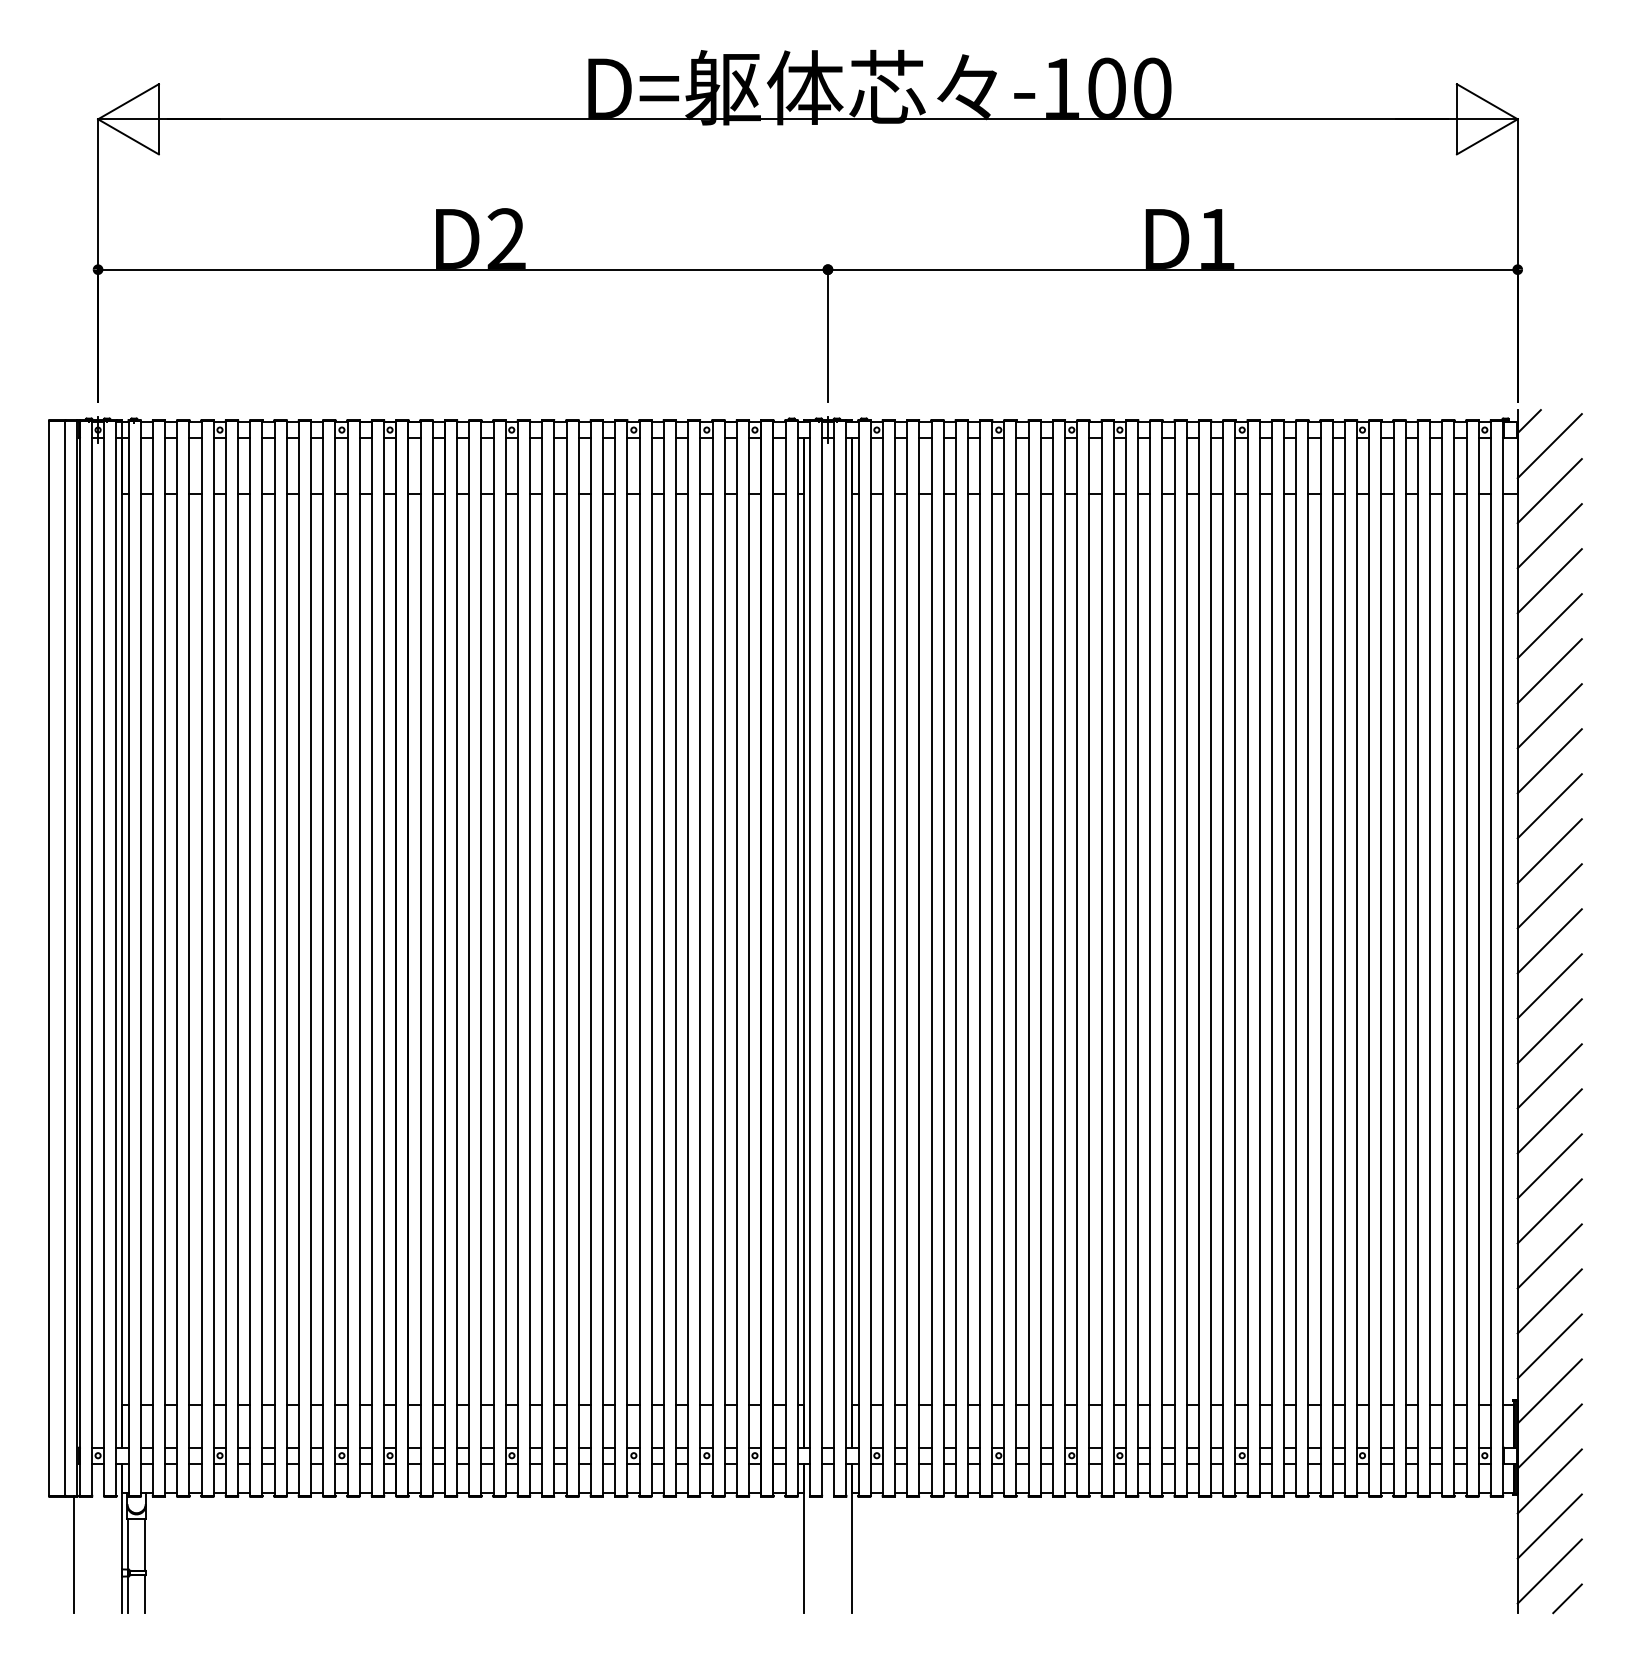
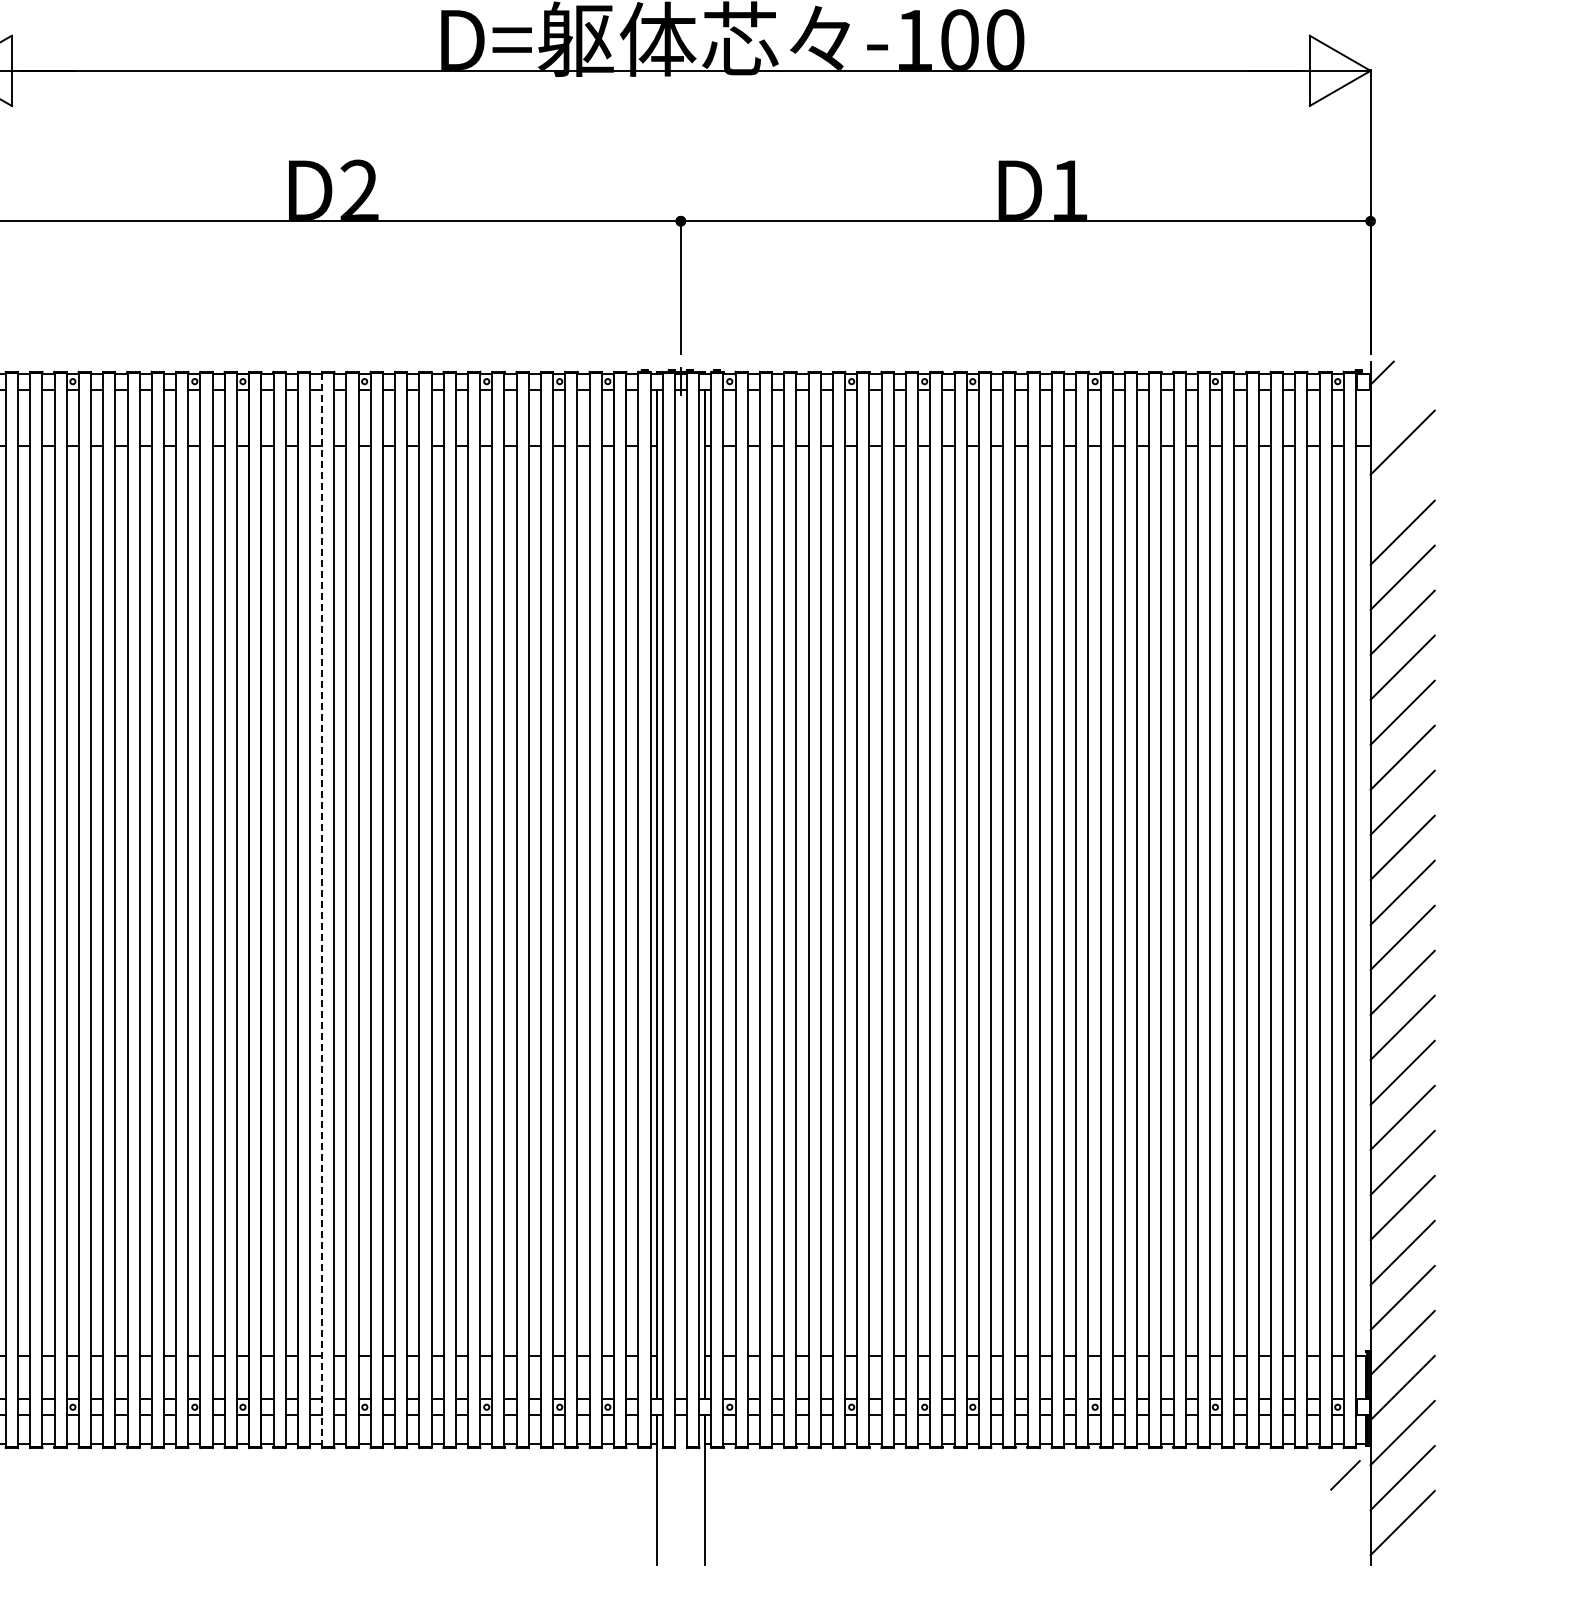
line: (1549, 446) -> (1402, 398), removed
line: (1549, 536) -> (1402, 488), removed
line: (469, 958) -> (322, 910), solid -> dashed
line: (1567, 1598) -> (1345, 1475), moved

